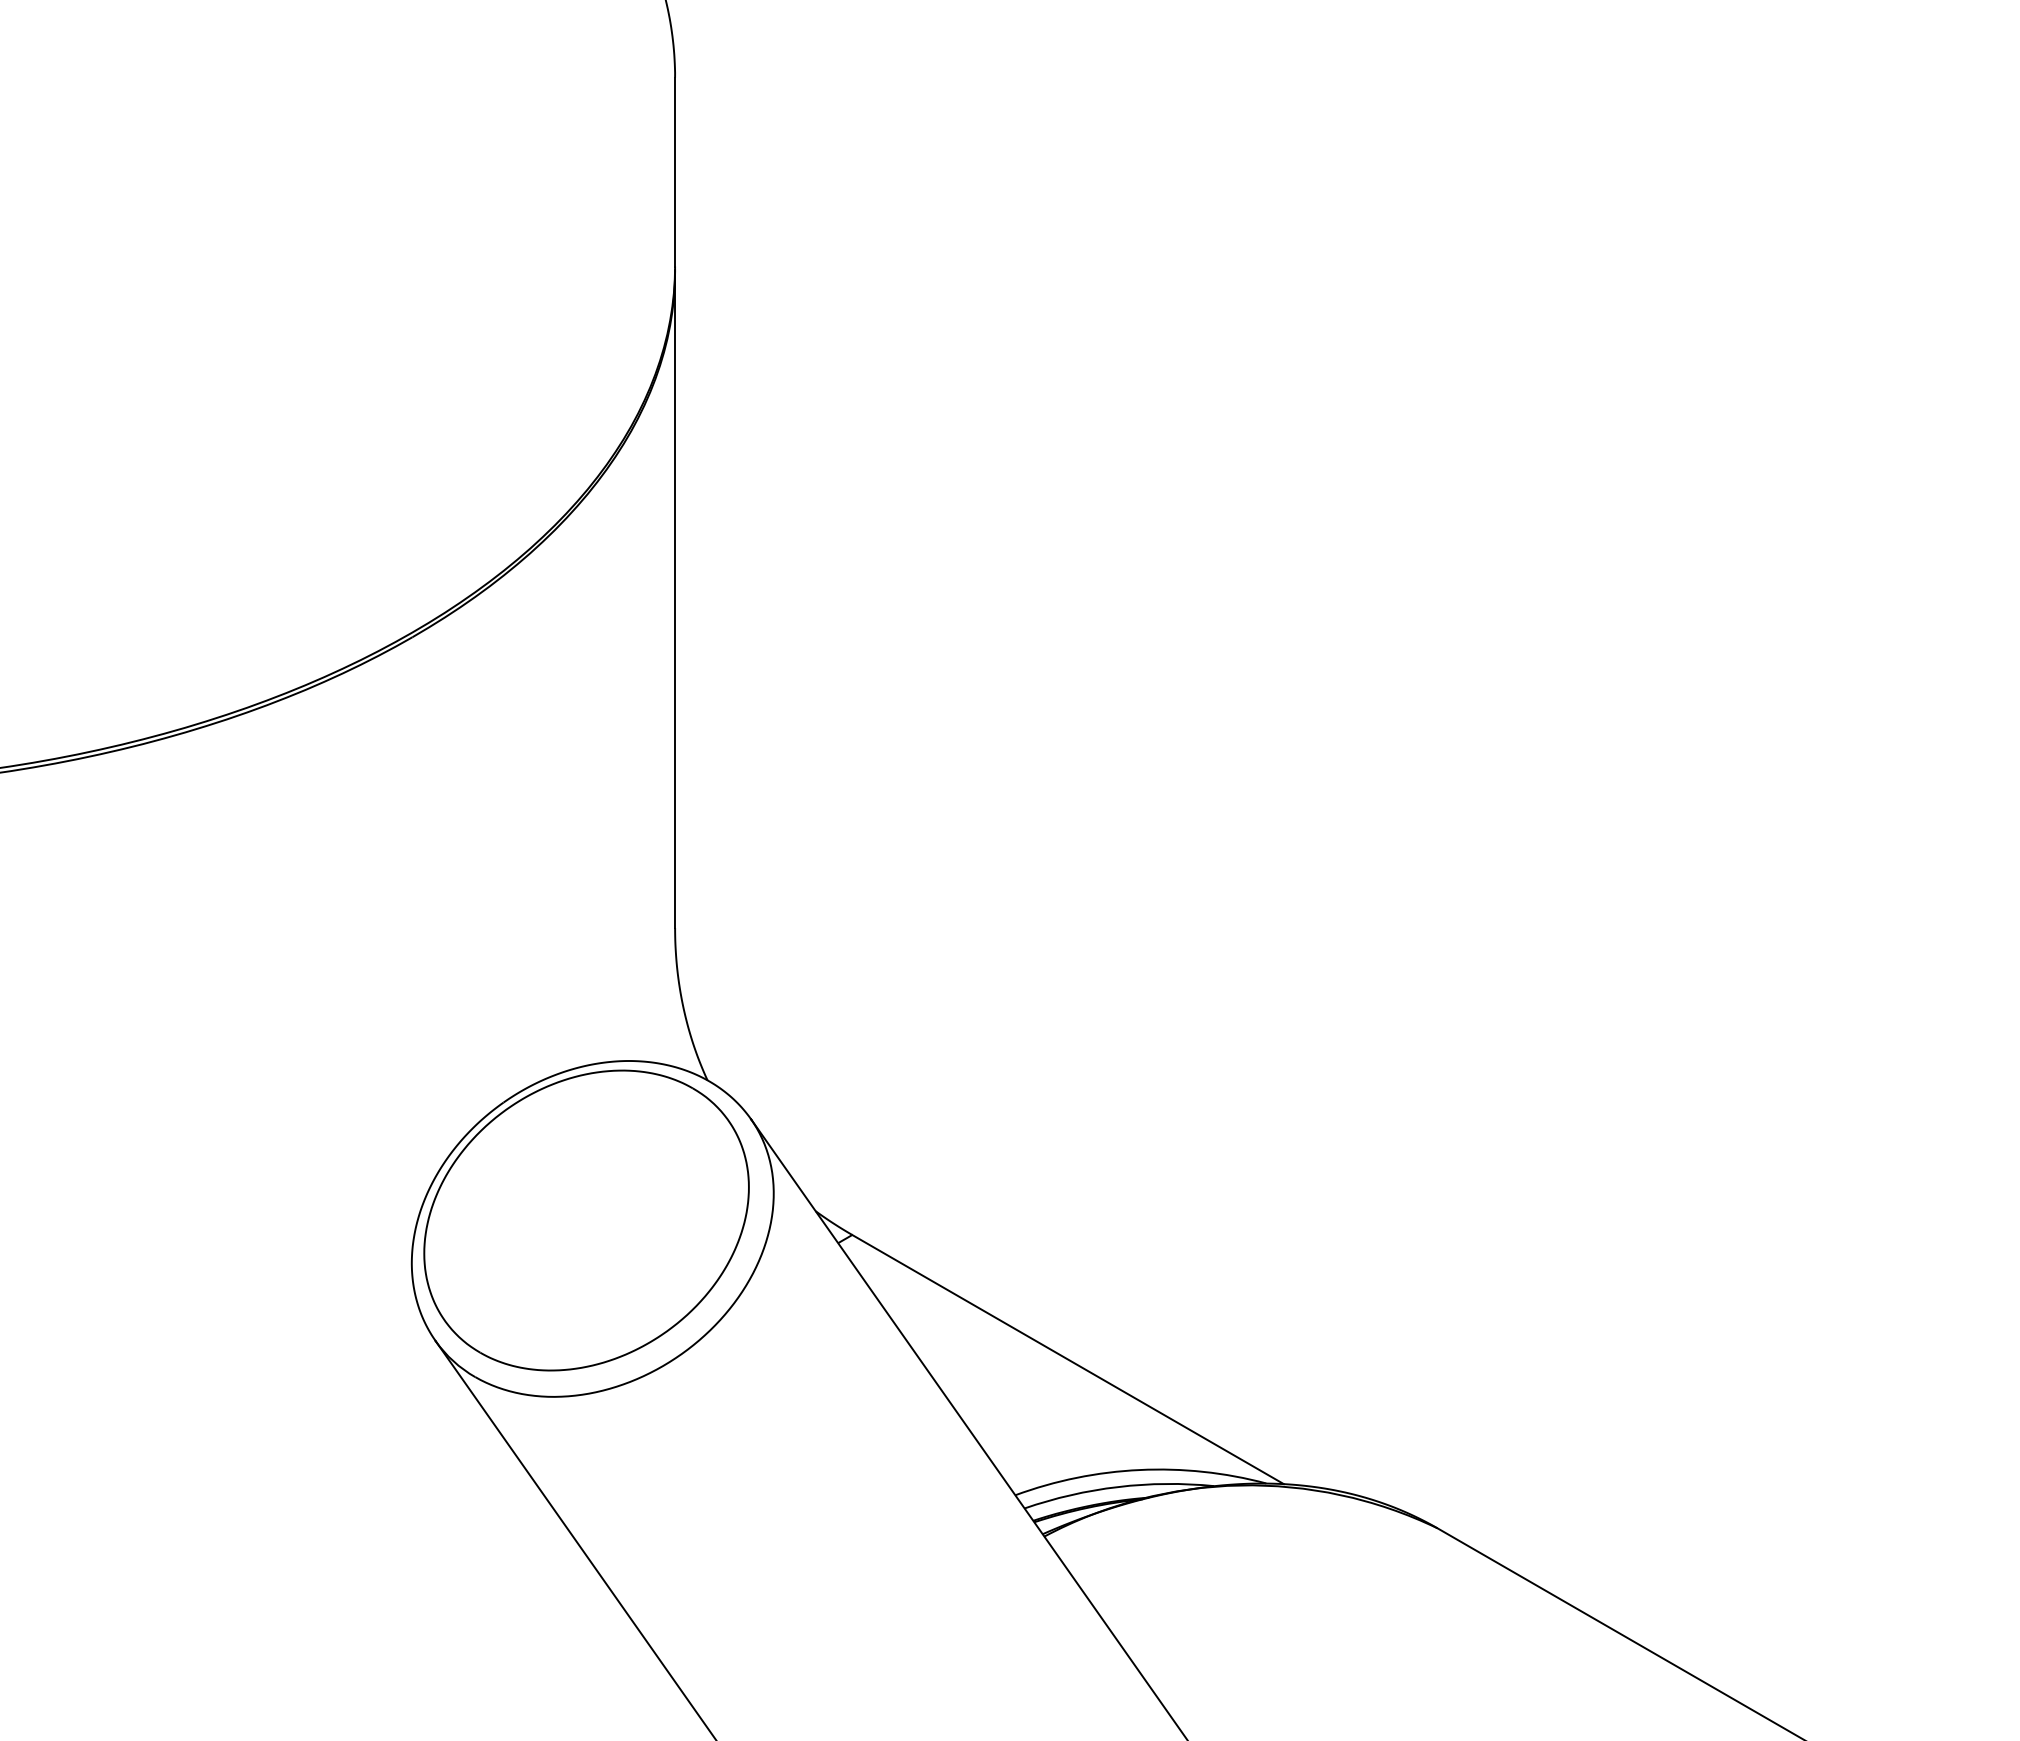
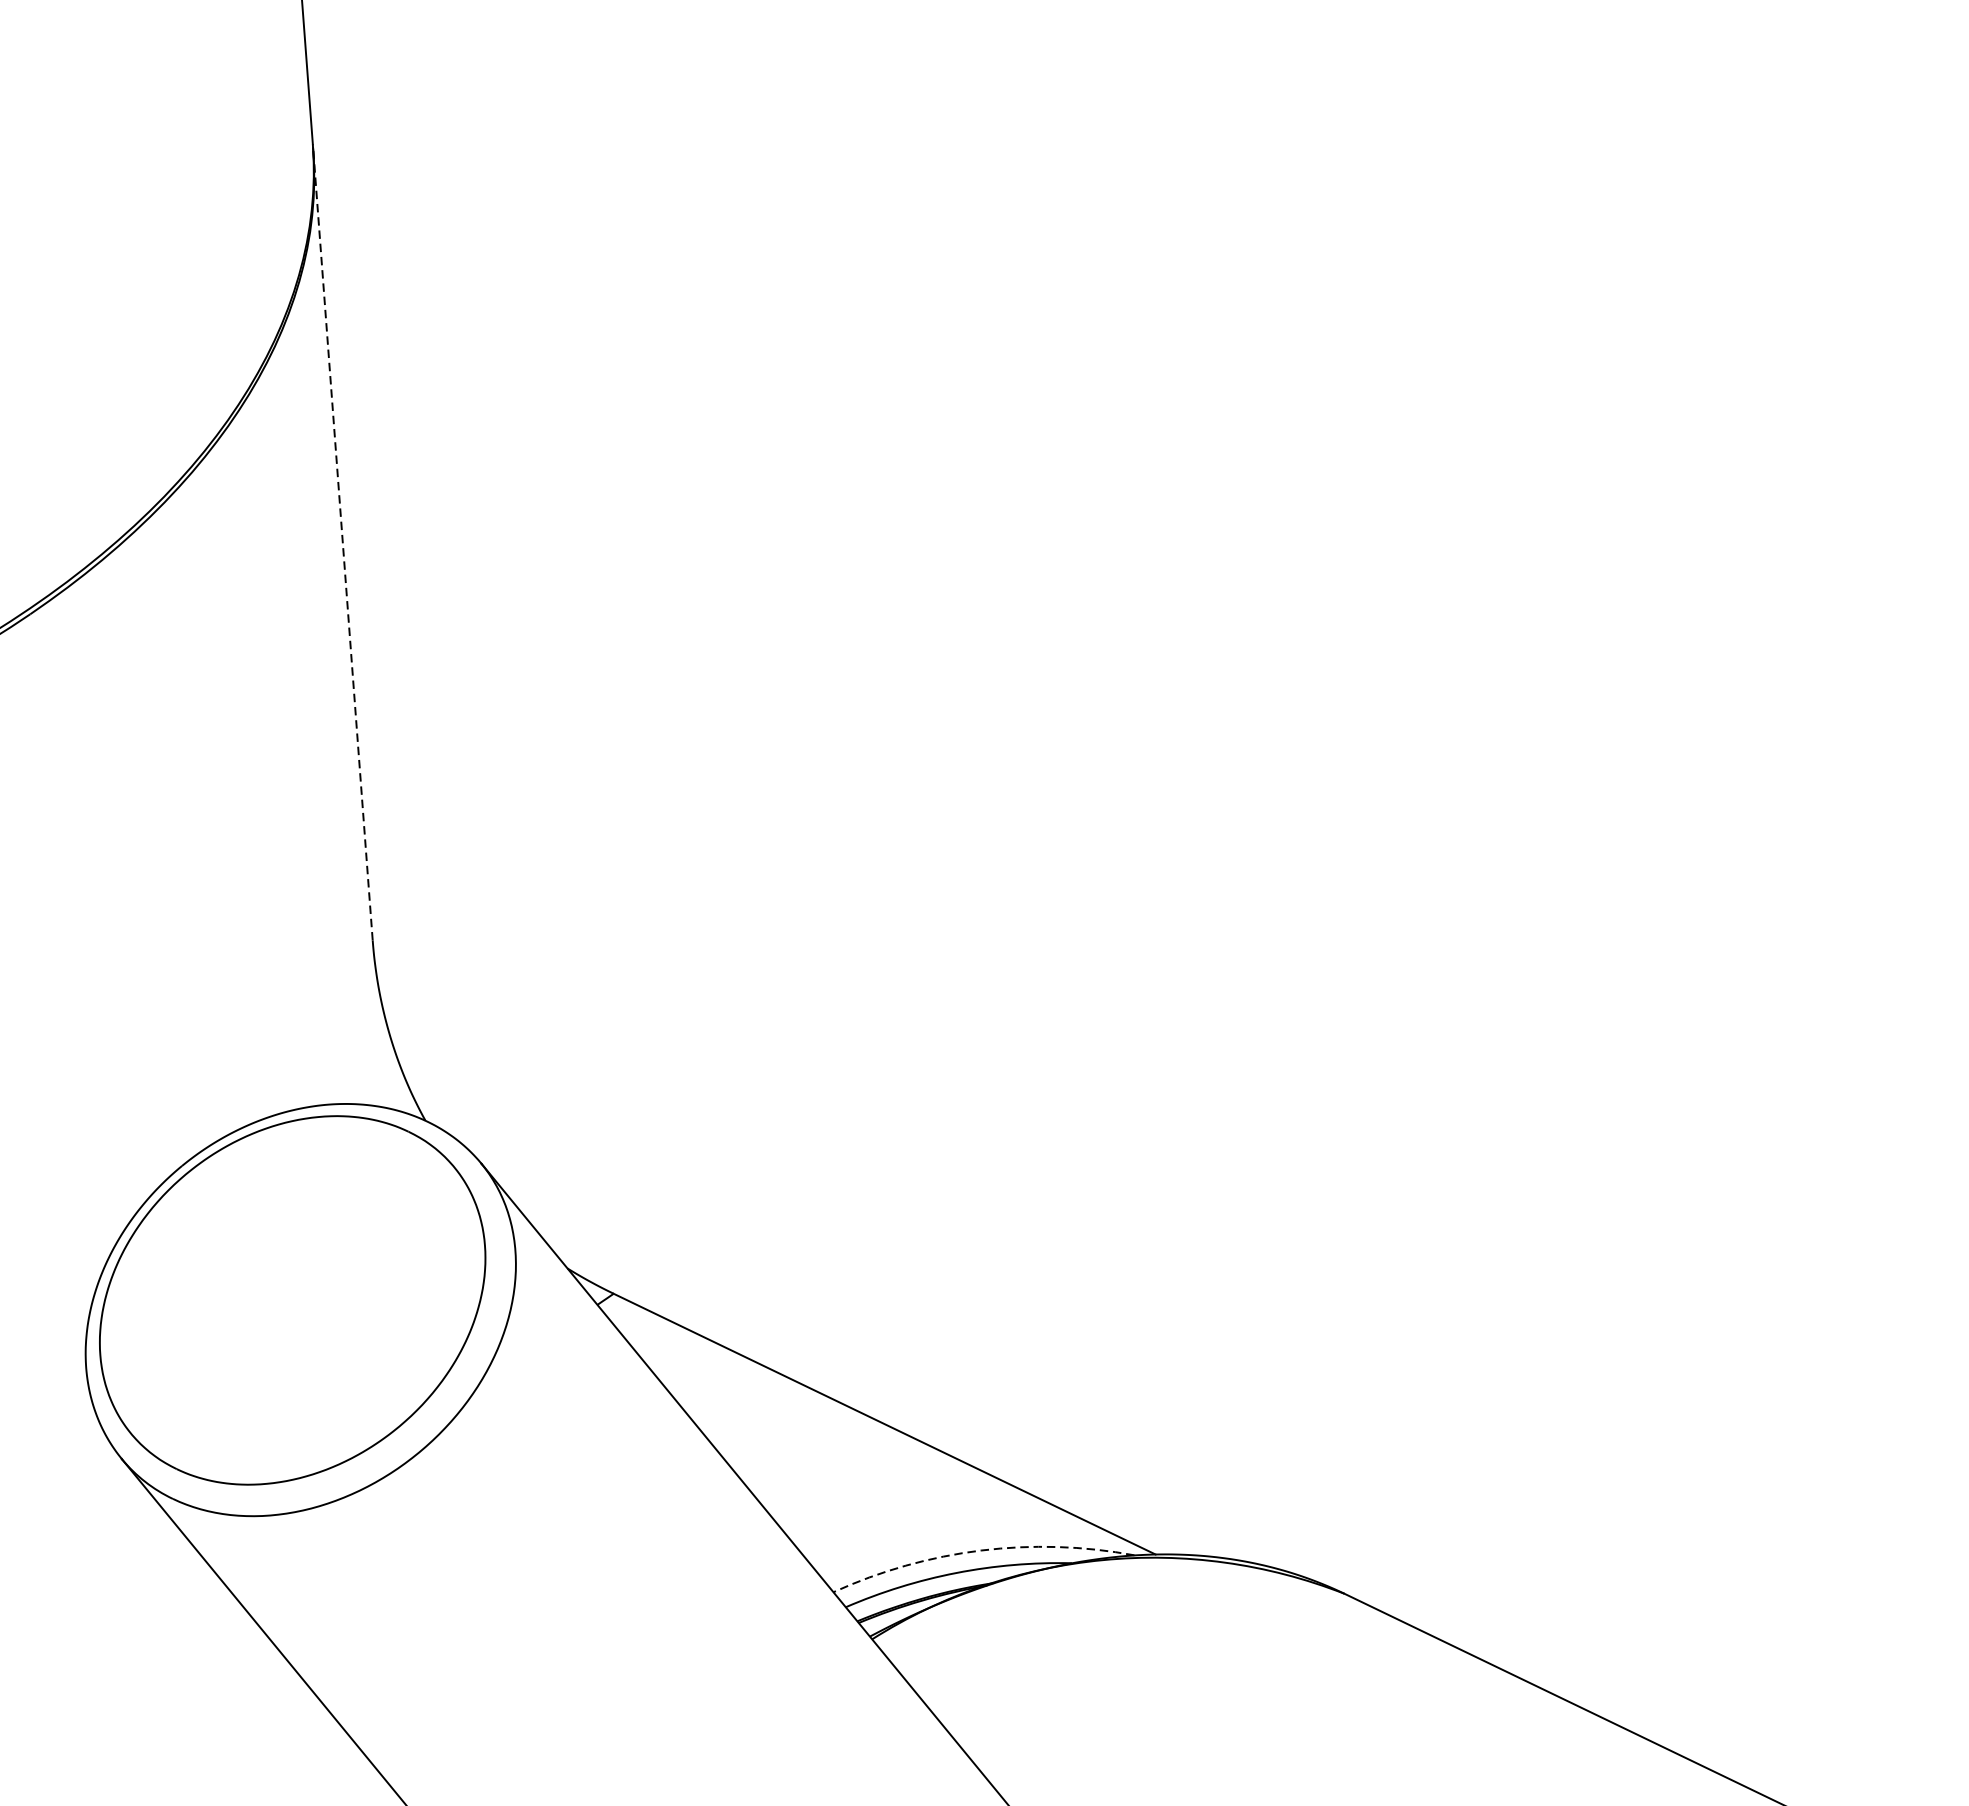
line: (675, 599) -> (343, 545), solid -> dashed
arc: (1139, 1470) -> (980, 1551), solid -> dashed

